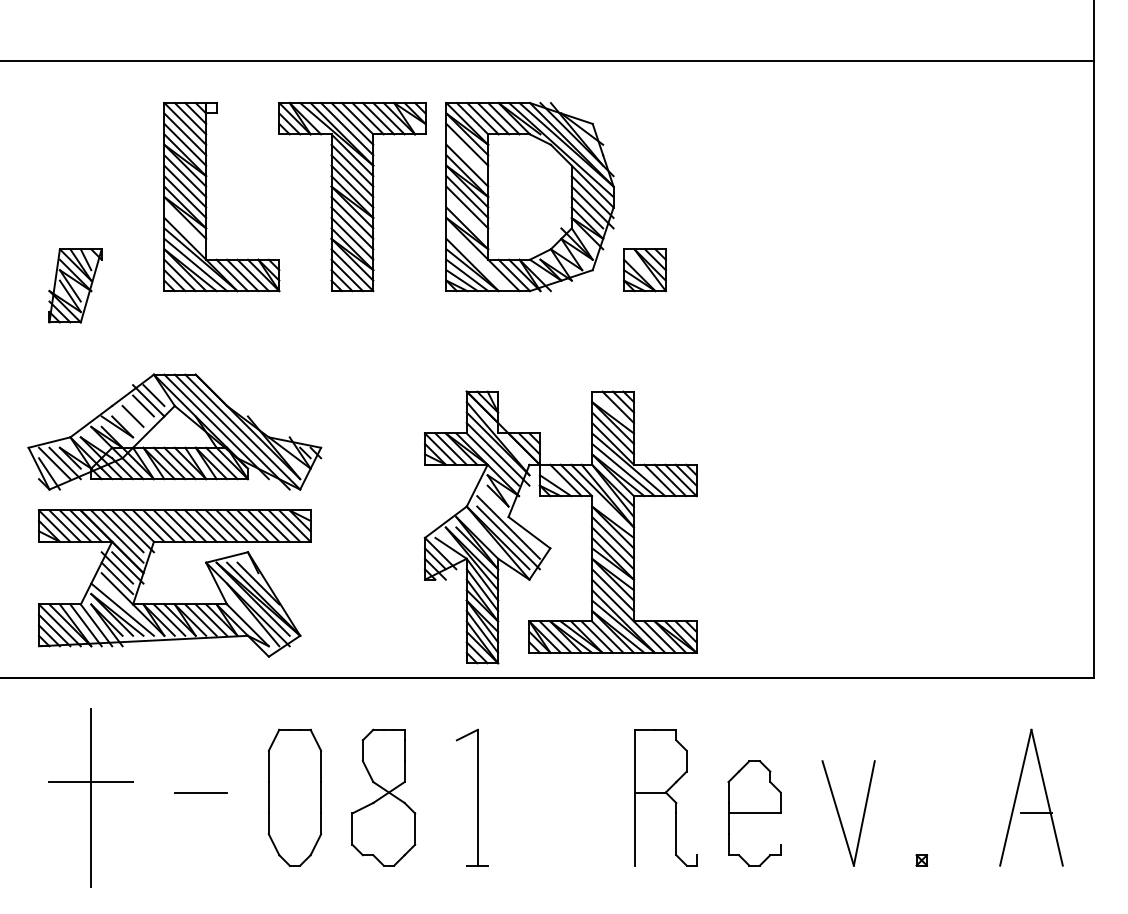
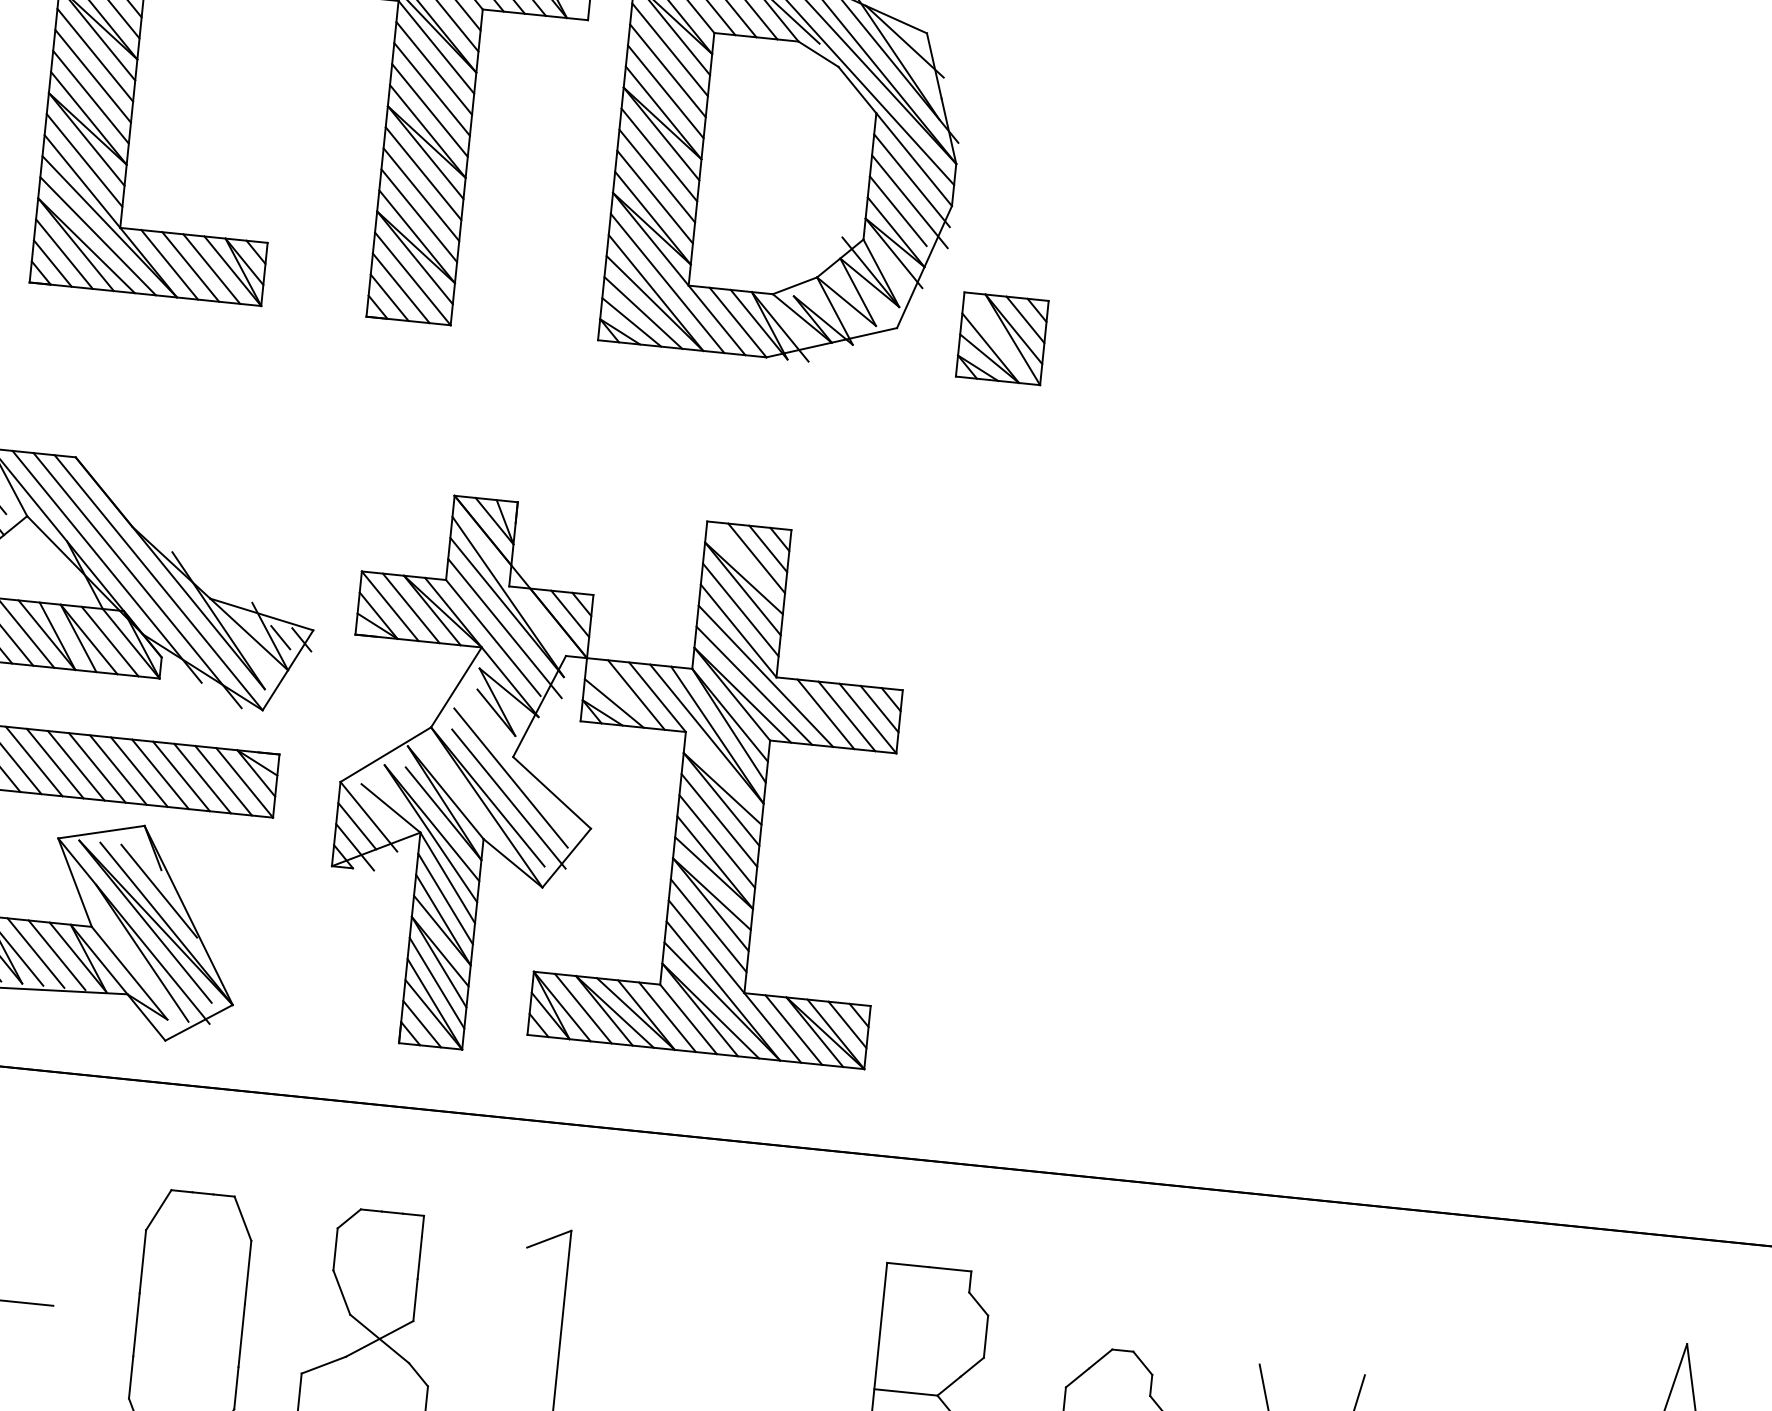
line: (467, 155) -> (668, 71), added
line: (467, 217) -> (655, 196), added
line: (185, 228) -> (84, 160), added
line: (477, 259) -> (667, 282), added
part: (548, 545) -> (587, 822), moved

